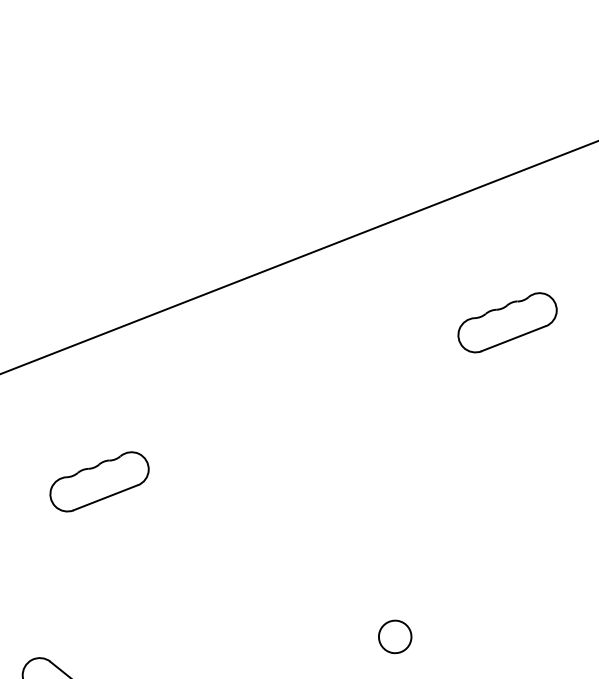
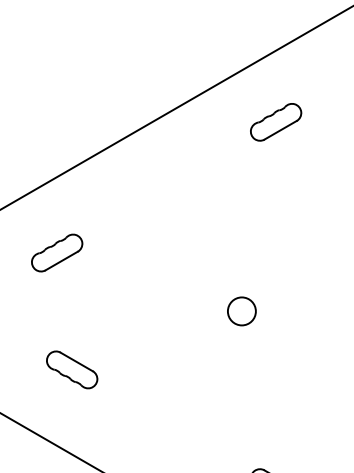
part: (508, 323) -> (276, 122), moved
part: (100, 480) -> (57, 252), moved
circle: (394, 636) -> (241, 311), size x1.6

